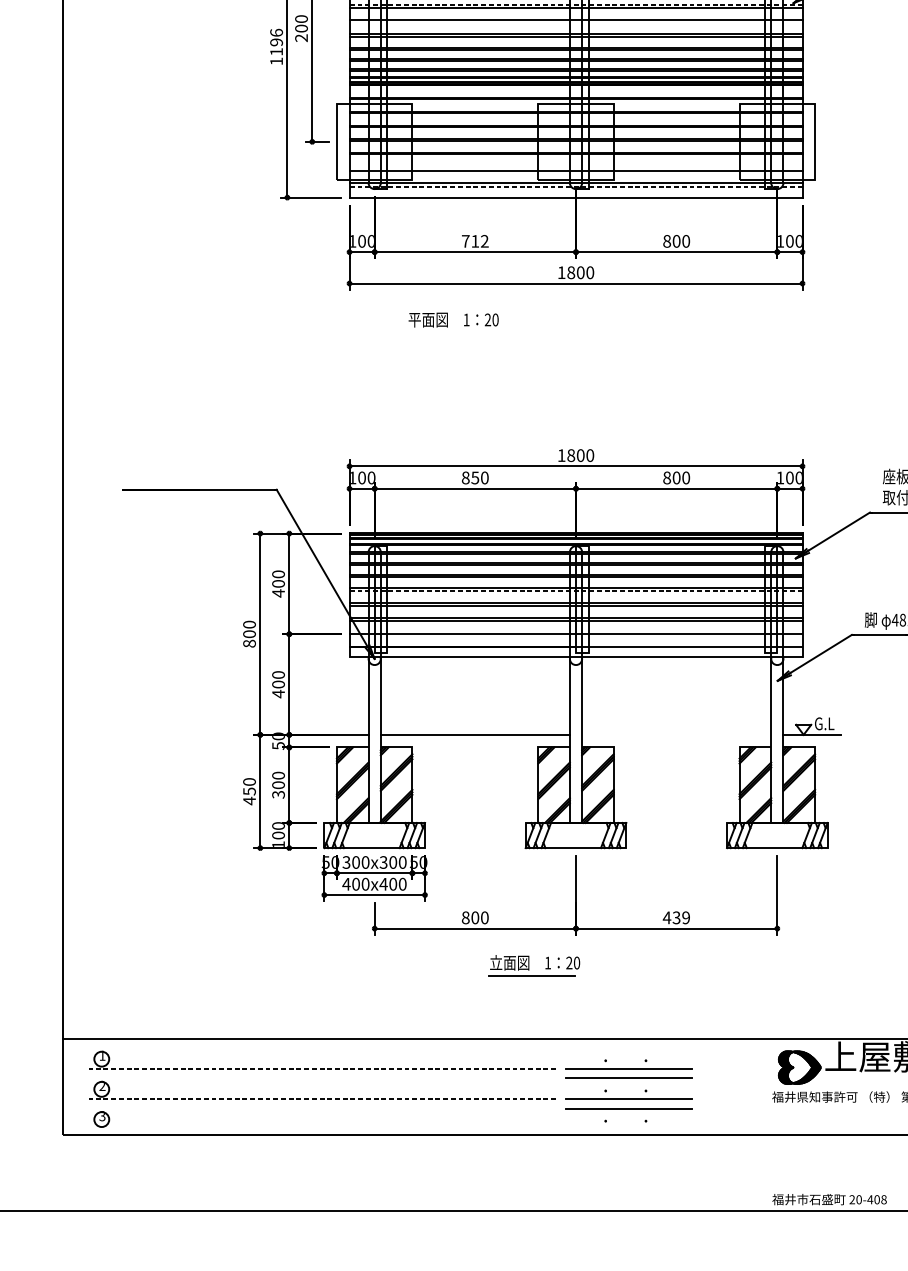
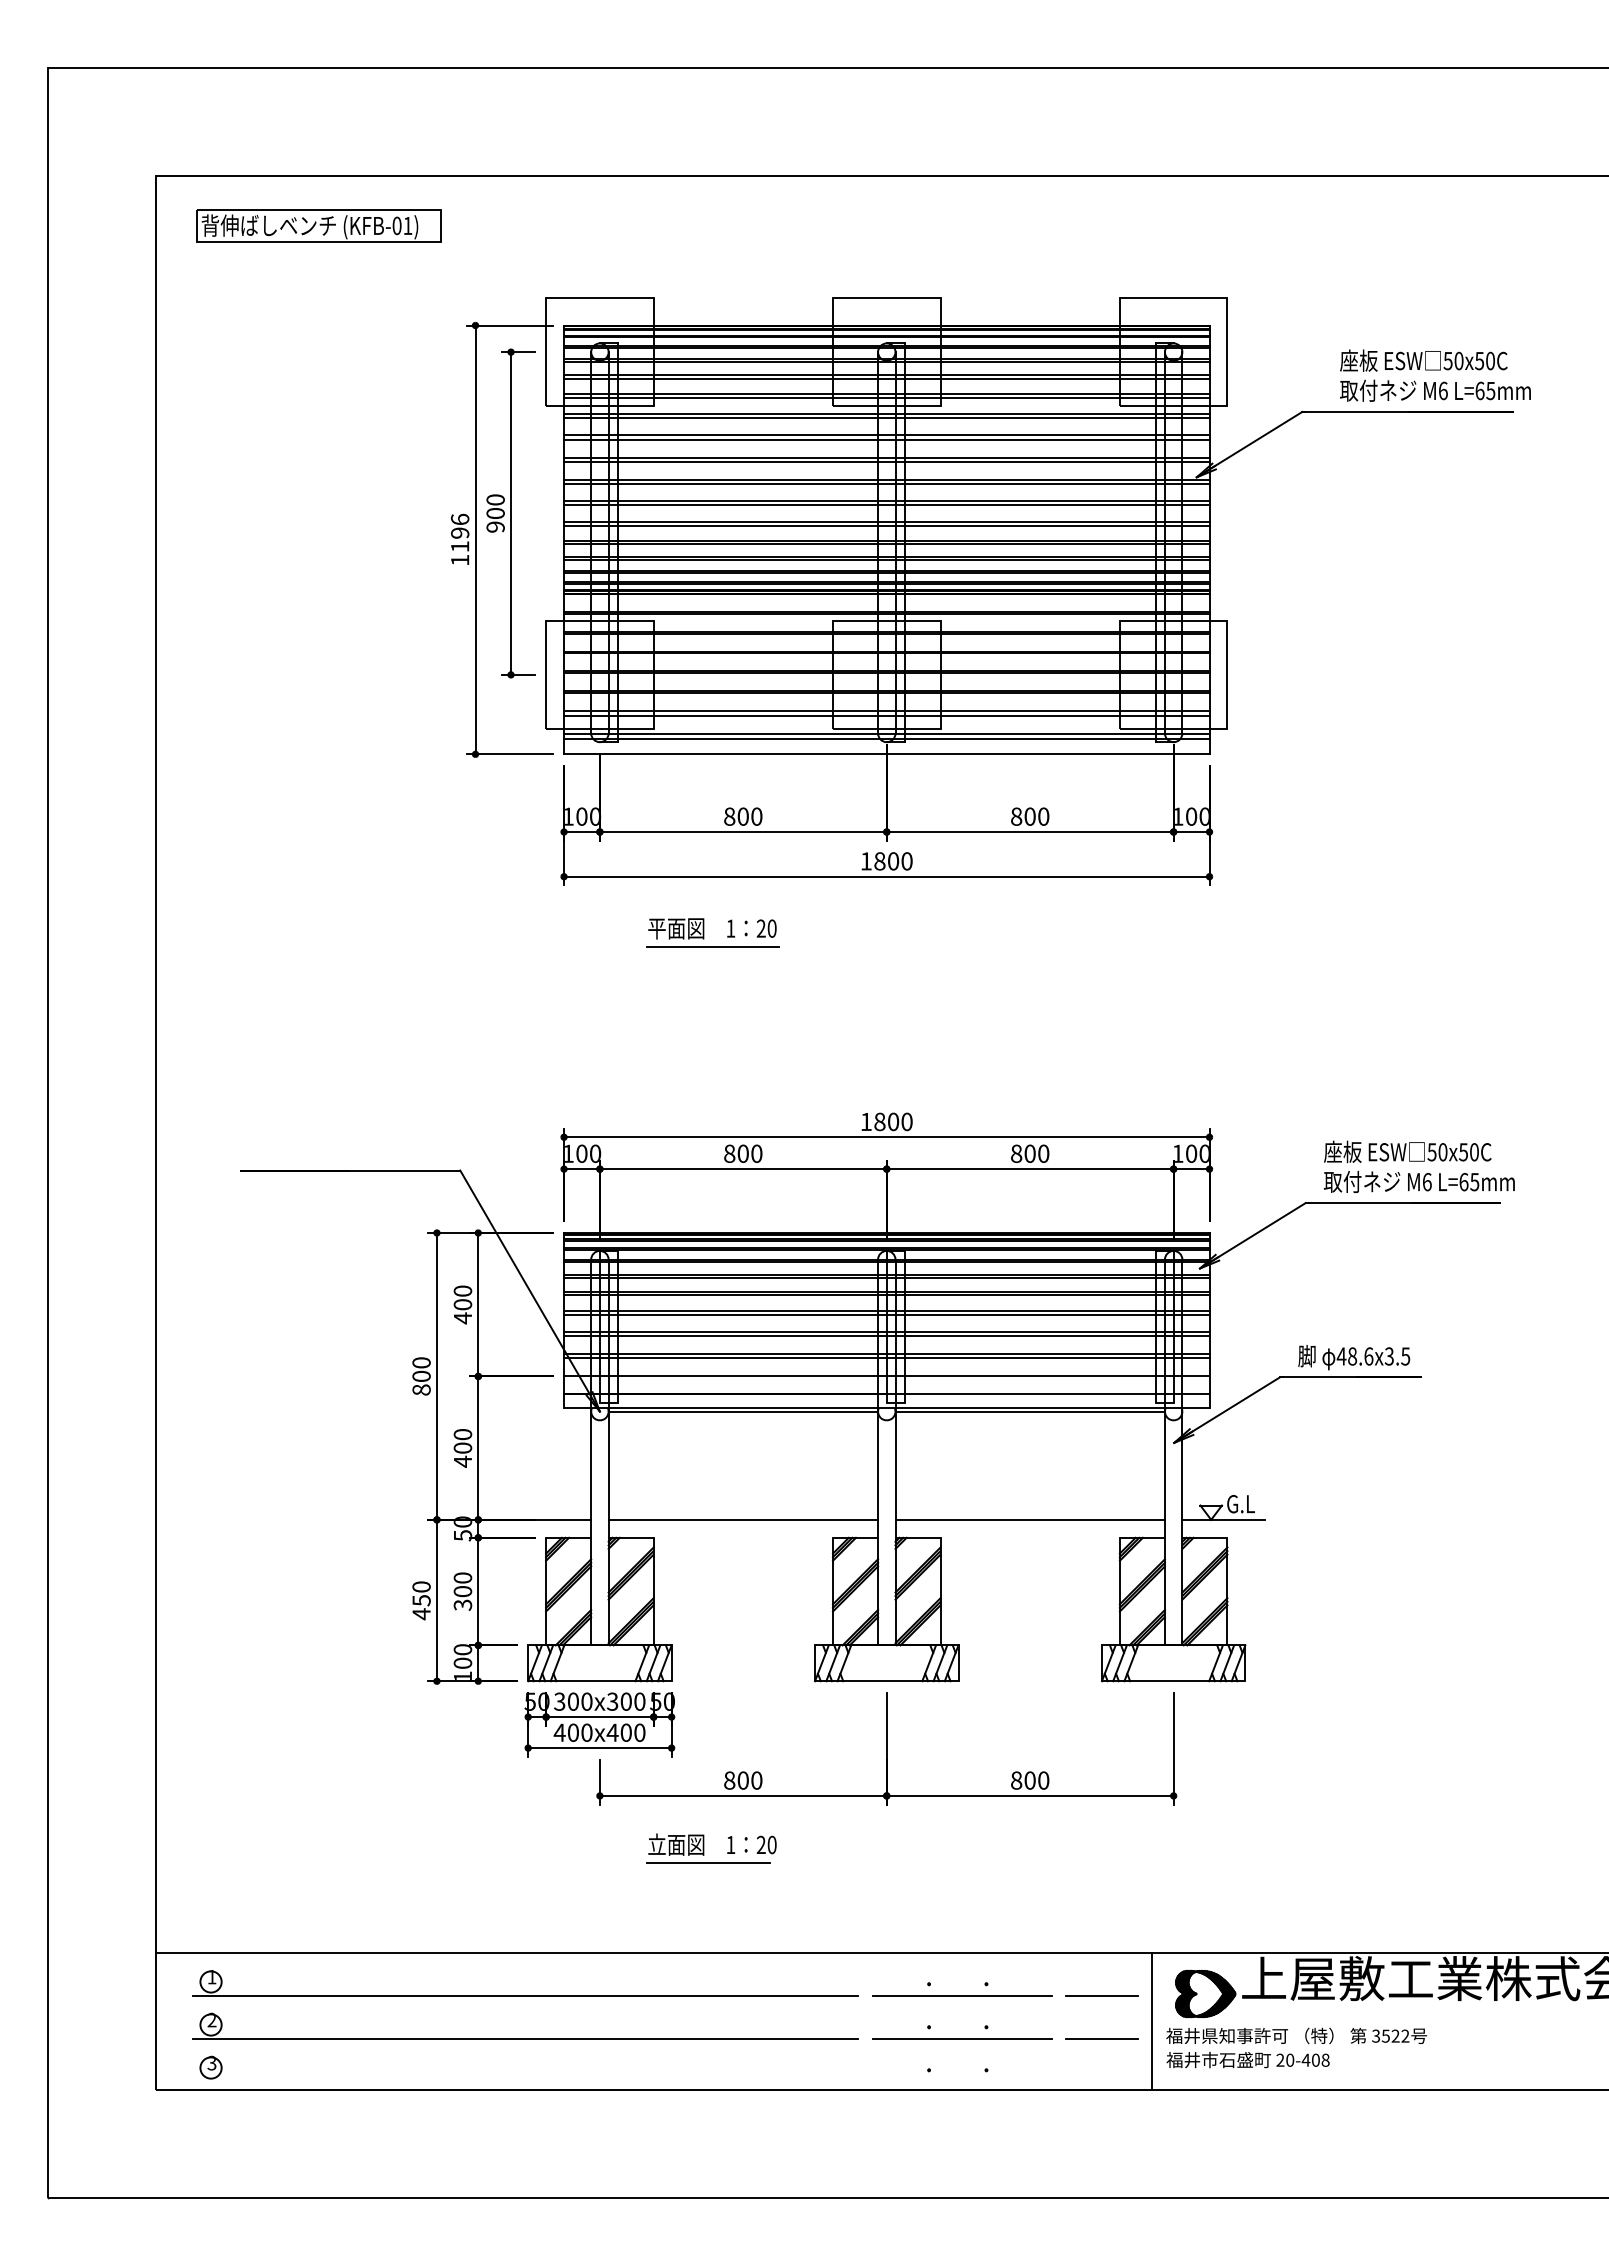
line: (575, 4) -> (886, 479), dashed -> solid
line: (575, 22) -> (886, 505), added
text: (301, 37) -> (495, 526), 200 -> 900
line: (575, 166) -> (886, 710), added
line: (575, 186) -> (886, 738), dashed -> solid
text: (475, 241) -> (743, 816), 712 -> 800
line: (453, 332) -> (712, 946), added
text: (474, 477) -> (742, 1153), 850 -> 800
line: (575, 591) -> (886, 1315), dashed -> solid
line: (475, 658) -> (743, 1411), added
line: (676, 658) -> (1029, 1411), added
line: (676, 734) -> (1029, 1519), added
text: (676, 917) -> (1029, 1780), 439 -> 800
part: (529, 965) -> (704, 1848), moved
line: (322, 1069) -> (525, 1996), dashed -> solid
line: (727, 1069) -> (1102, 1996), added
line: (629, 1077) -> (962, 2008), removed
line: (762, 1086) -> (1152, 2021), added
line: (322, 1099) -> (525, 2039), dashed -> solid
line: (727, 1099) -> (1102, 2039), added
line: (629, 1108) -> (962, 2052), removed
text: (829, 1199) -> (1247, 2060), moved

